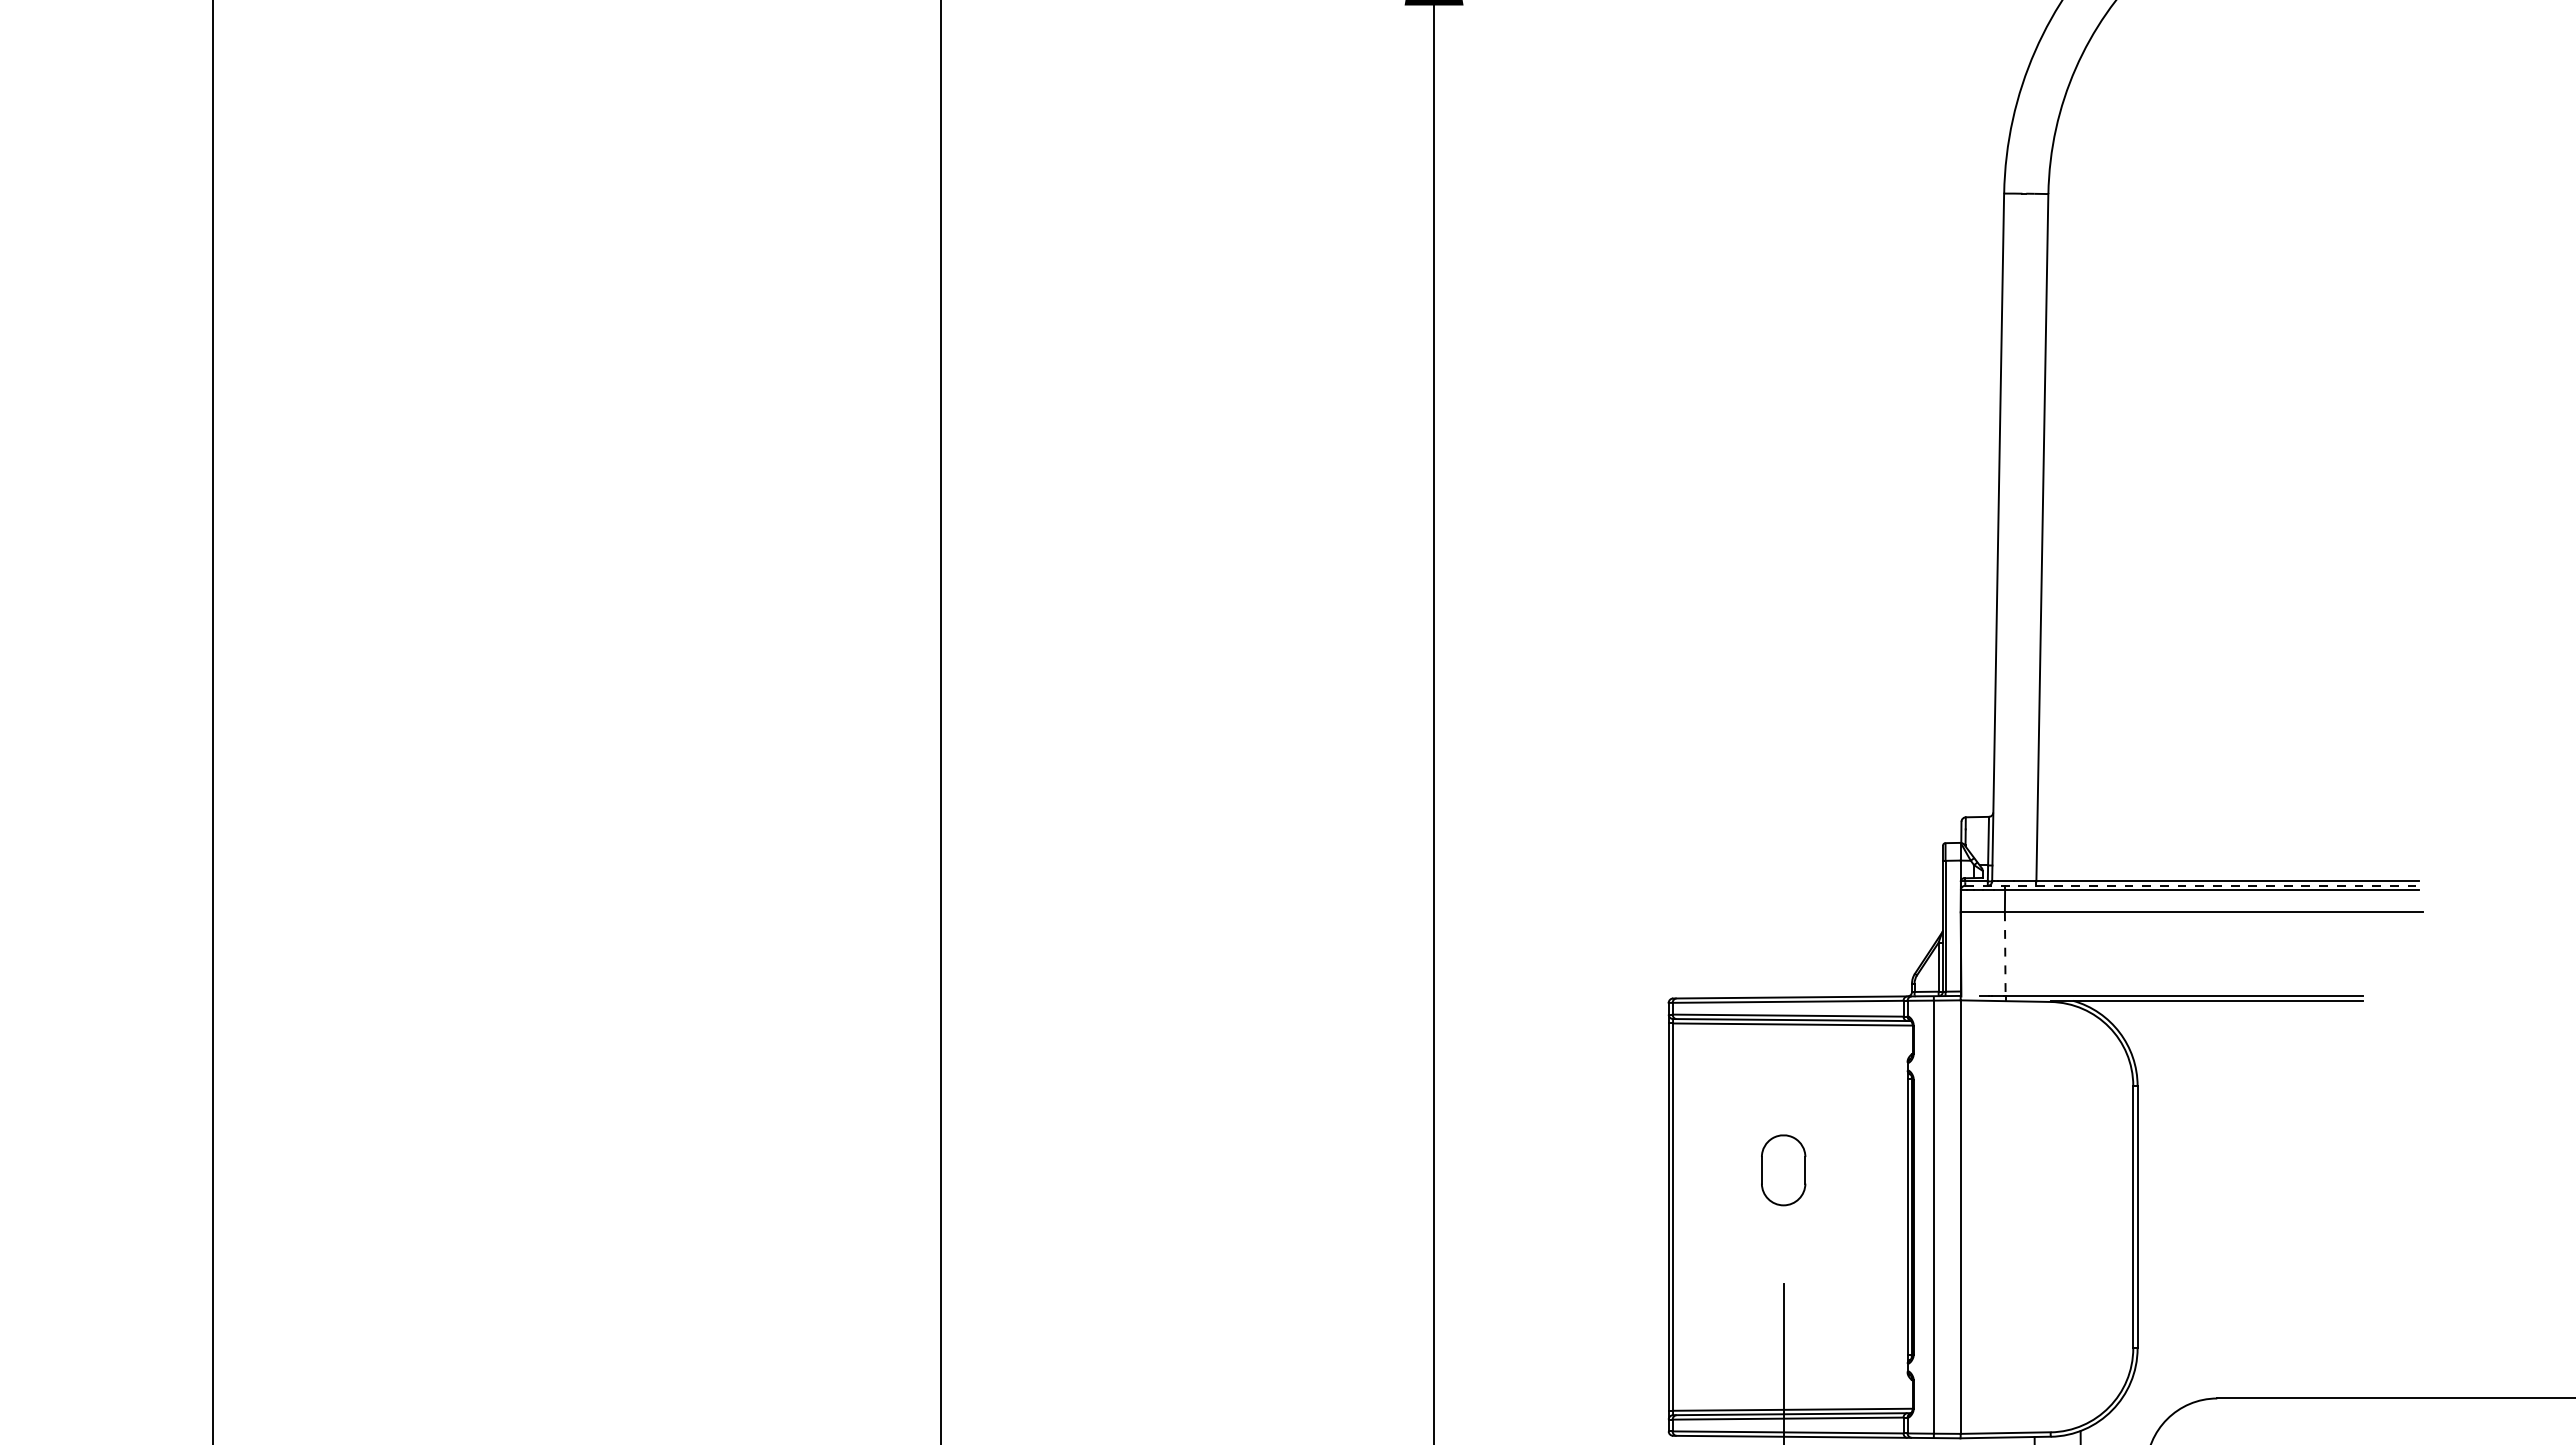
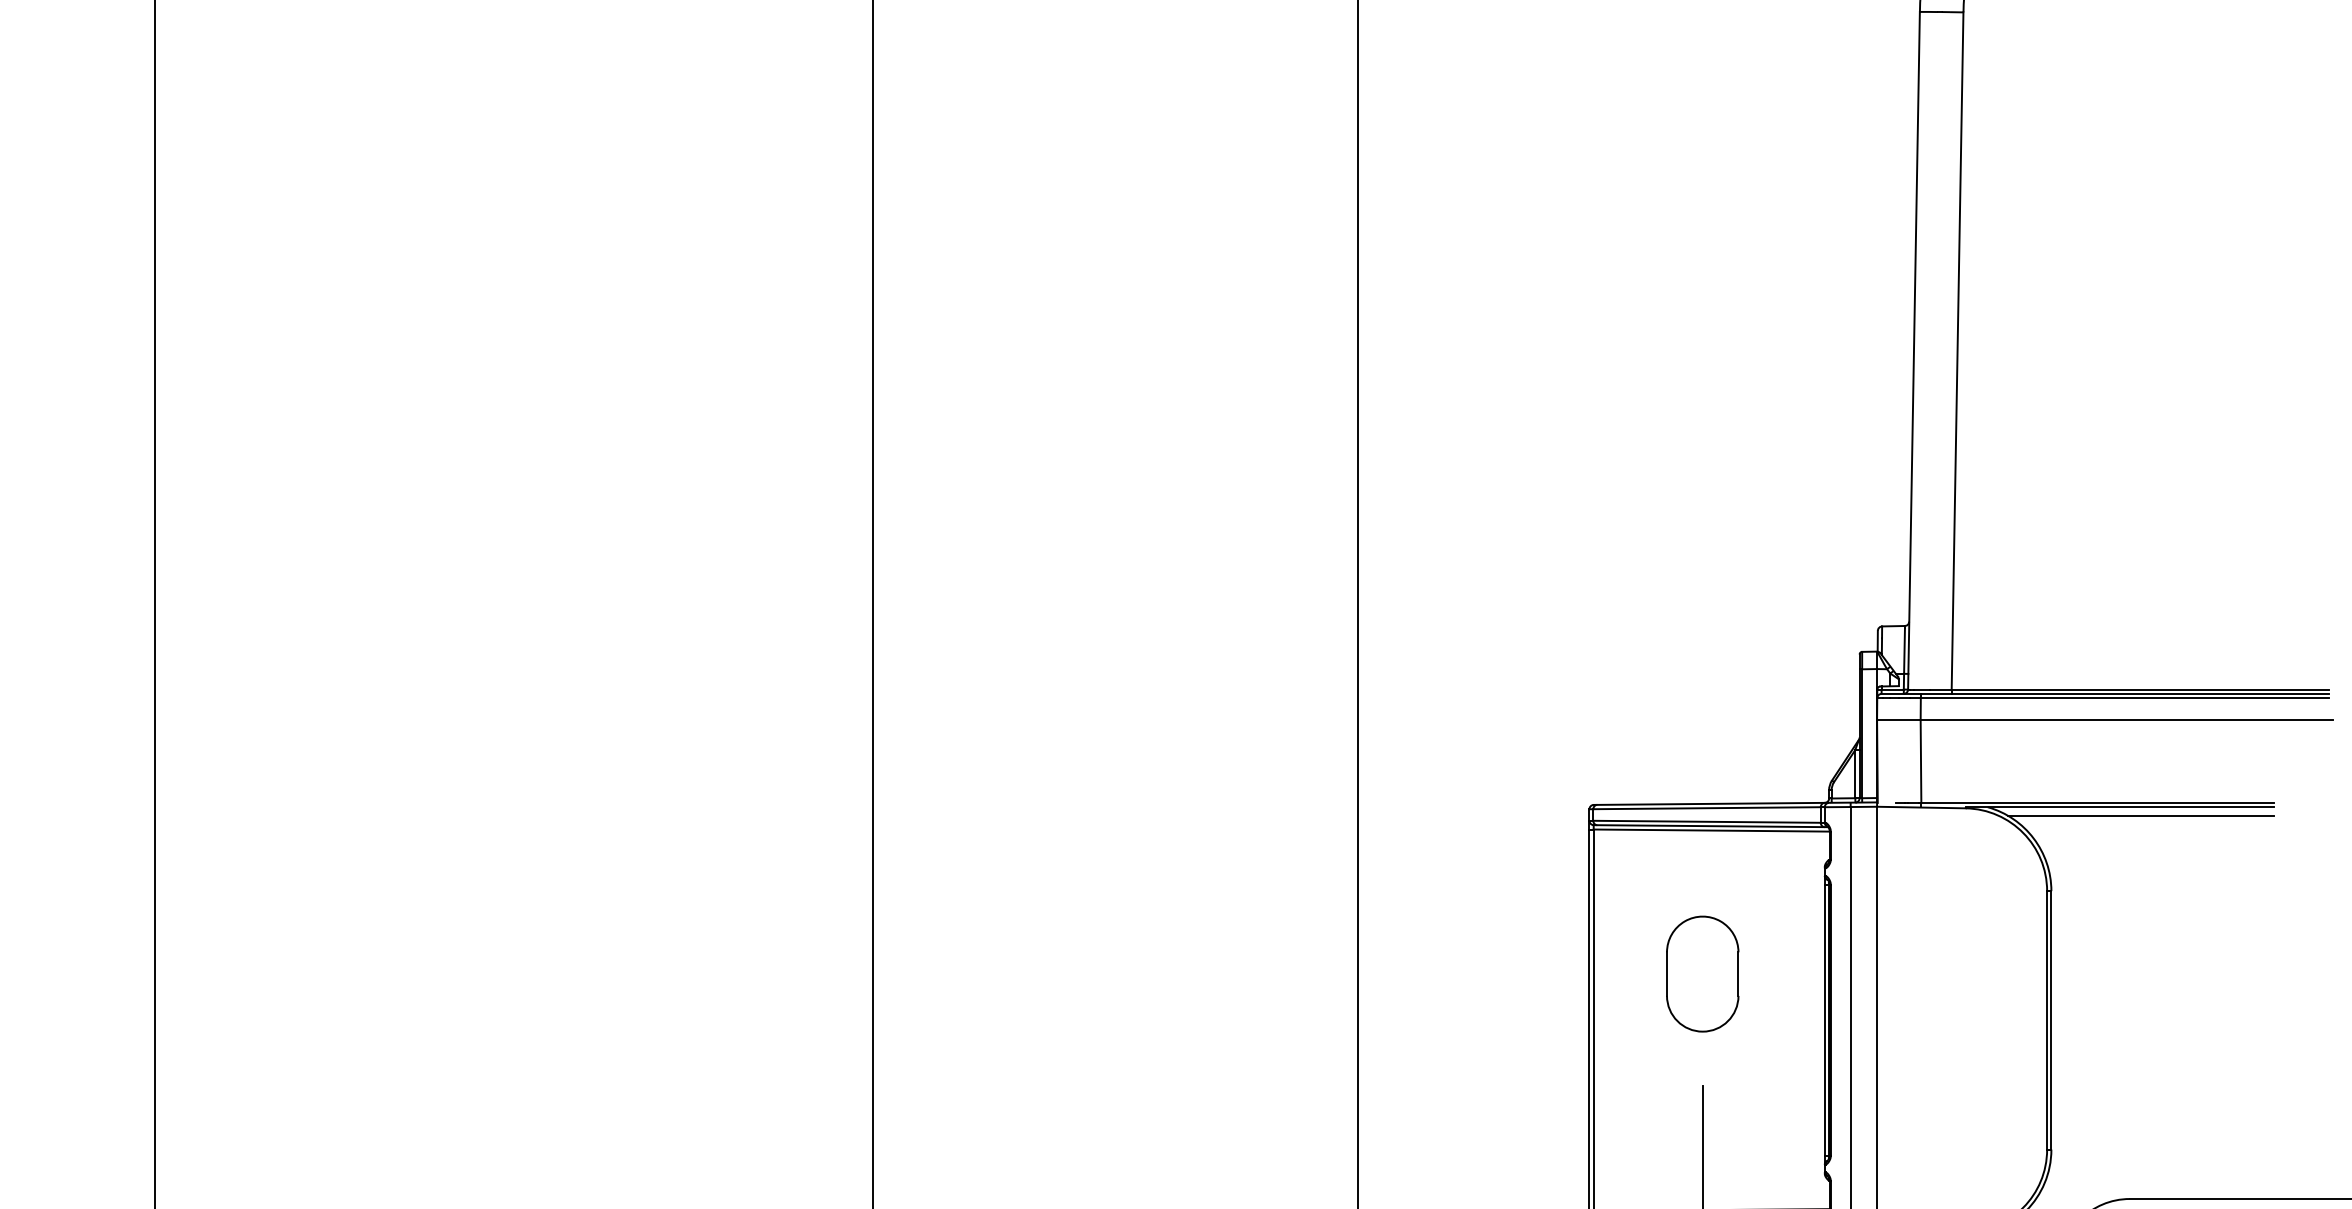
line: (2192, 885) -> (2105, 693), dashed -> solid
line: (2005, 954) -> (1921, 761), dashed -> solid
line: (2228, 1009) -> (2140, 815), added
part: (1783, 1170) -> (1702, 974), size x1.67

